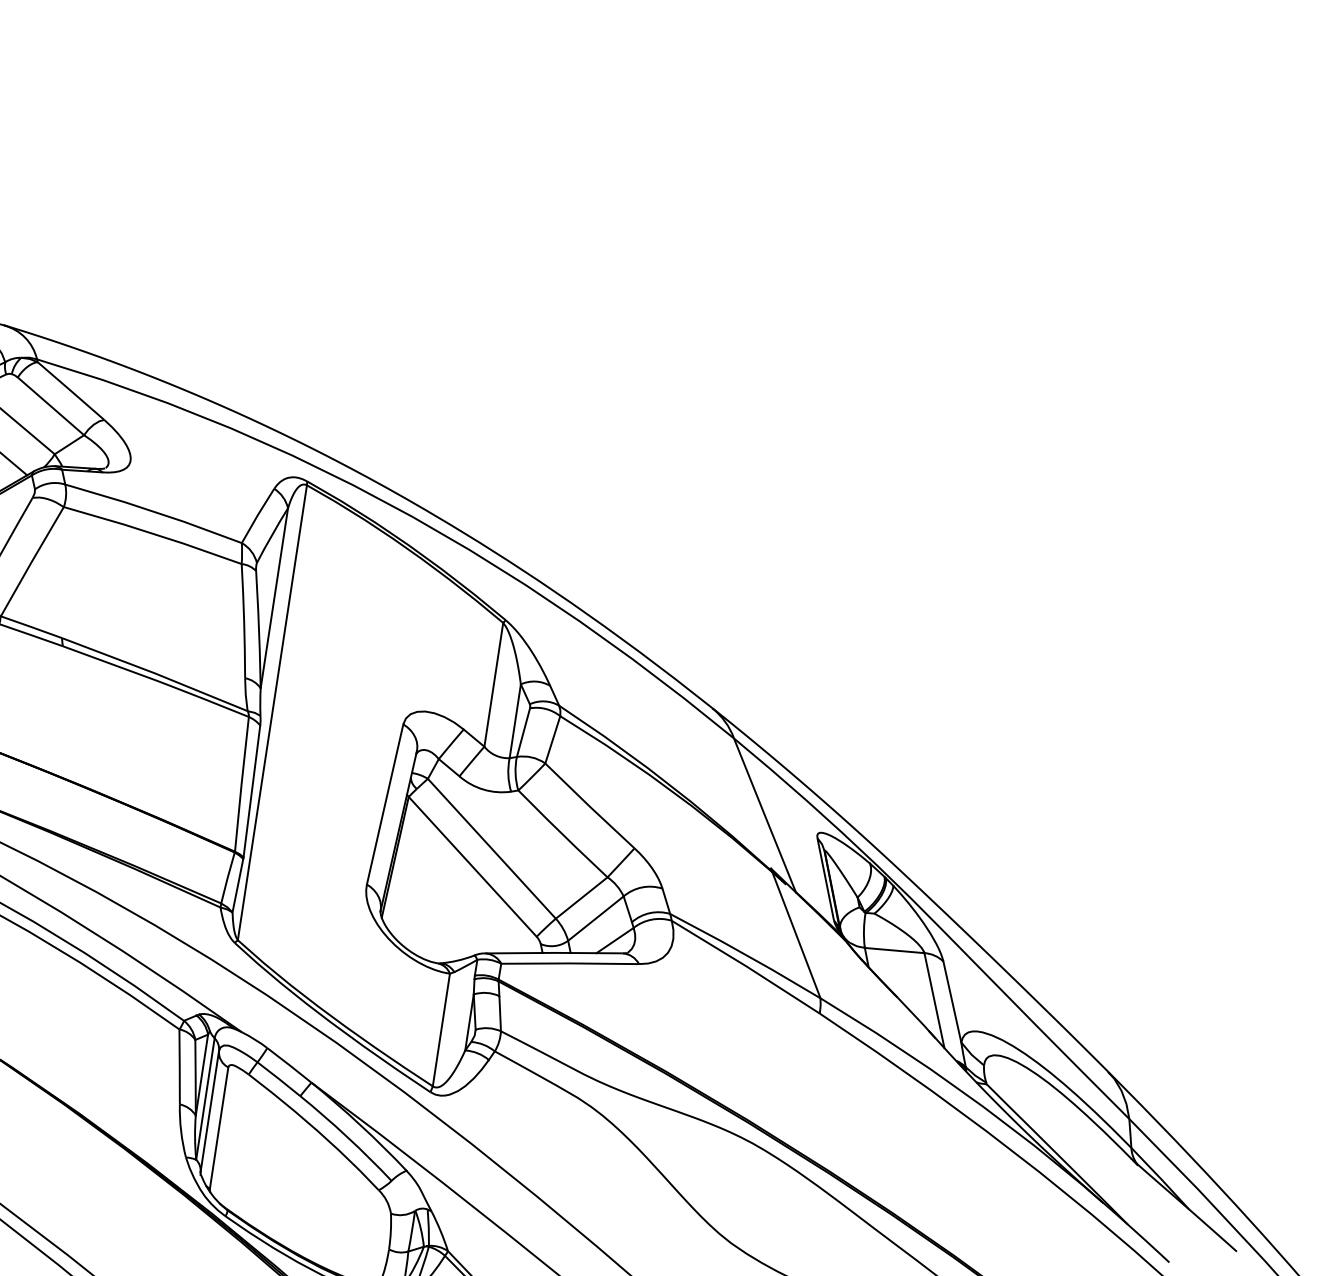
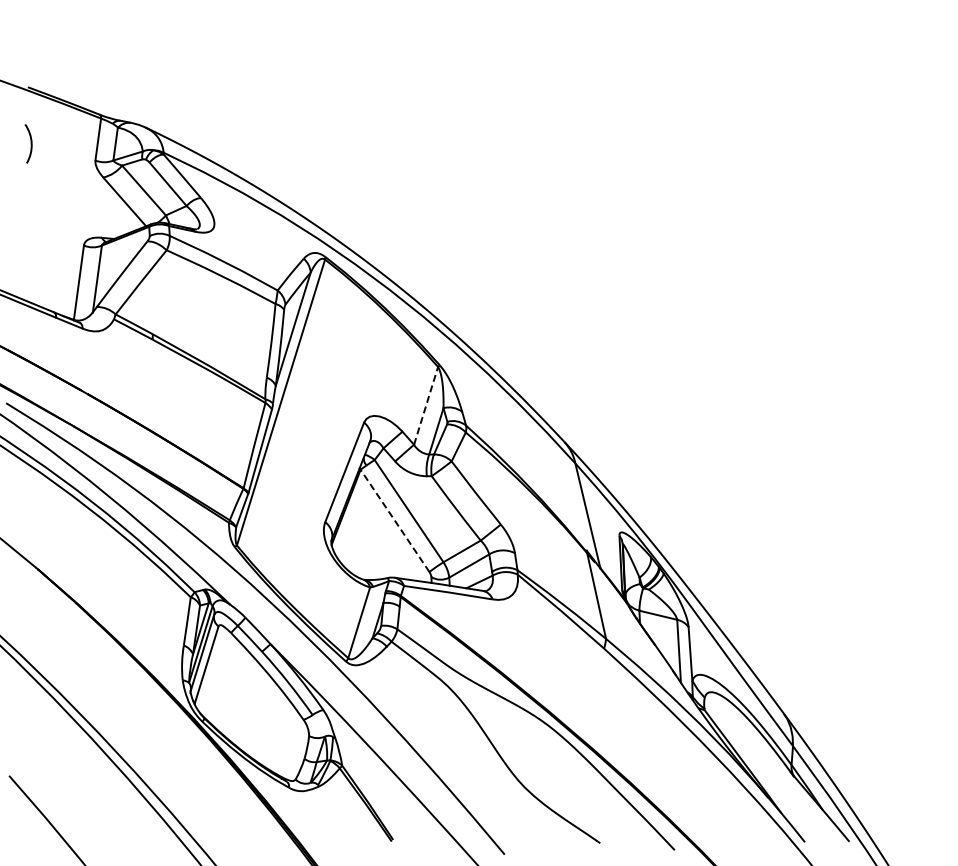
line: (494, 684) -> (426, 405), solid -> dashed
line: (473, 866) -> (395, 520), solid -> dashed

